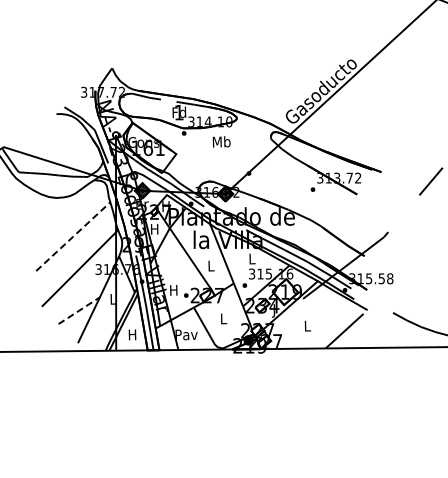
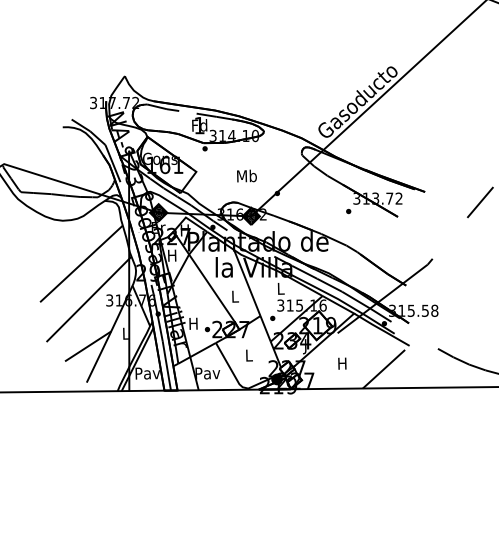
text: (221, 141) -> (246, 175), moved
line: (73, 236) -> (81, 263), dashed -> solid
line: (79, 310) -> (88, 346), dashed -> solid
text: (306, 325) -> (341, 362), L -> H
text: (132, 334) -> (147, 372), H -> Pav

